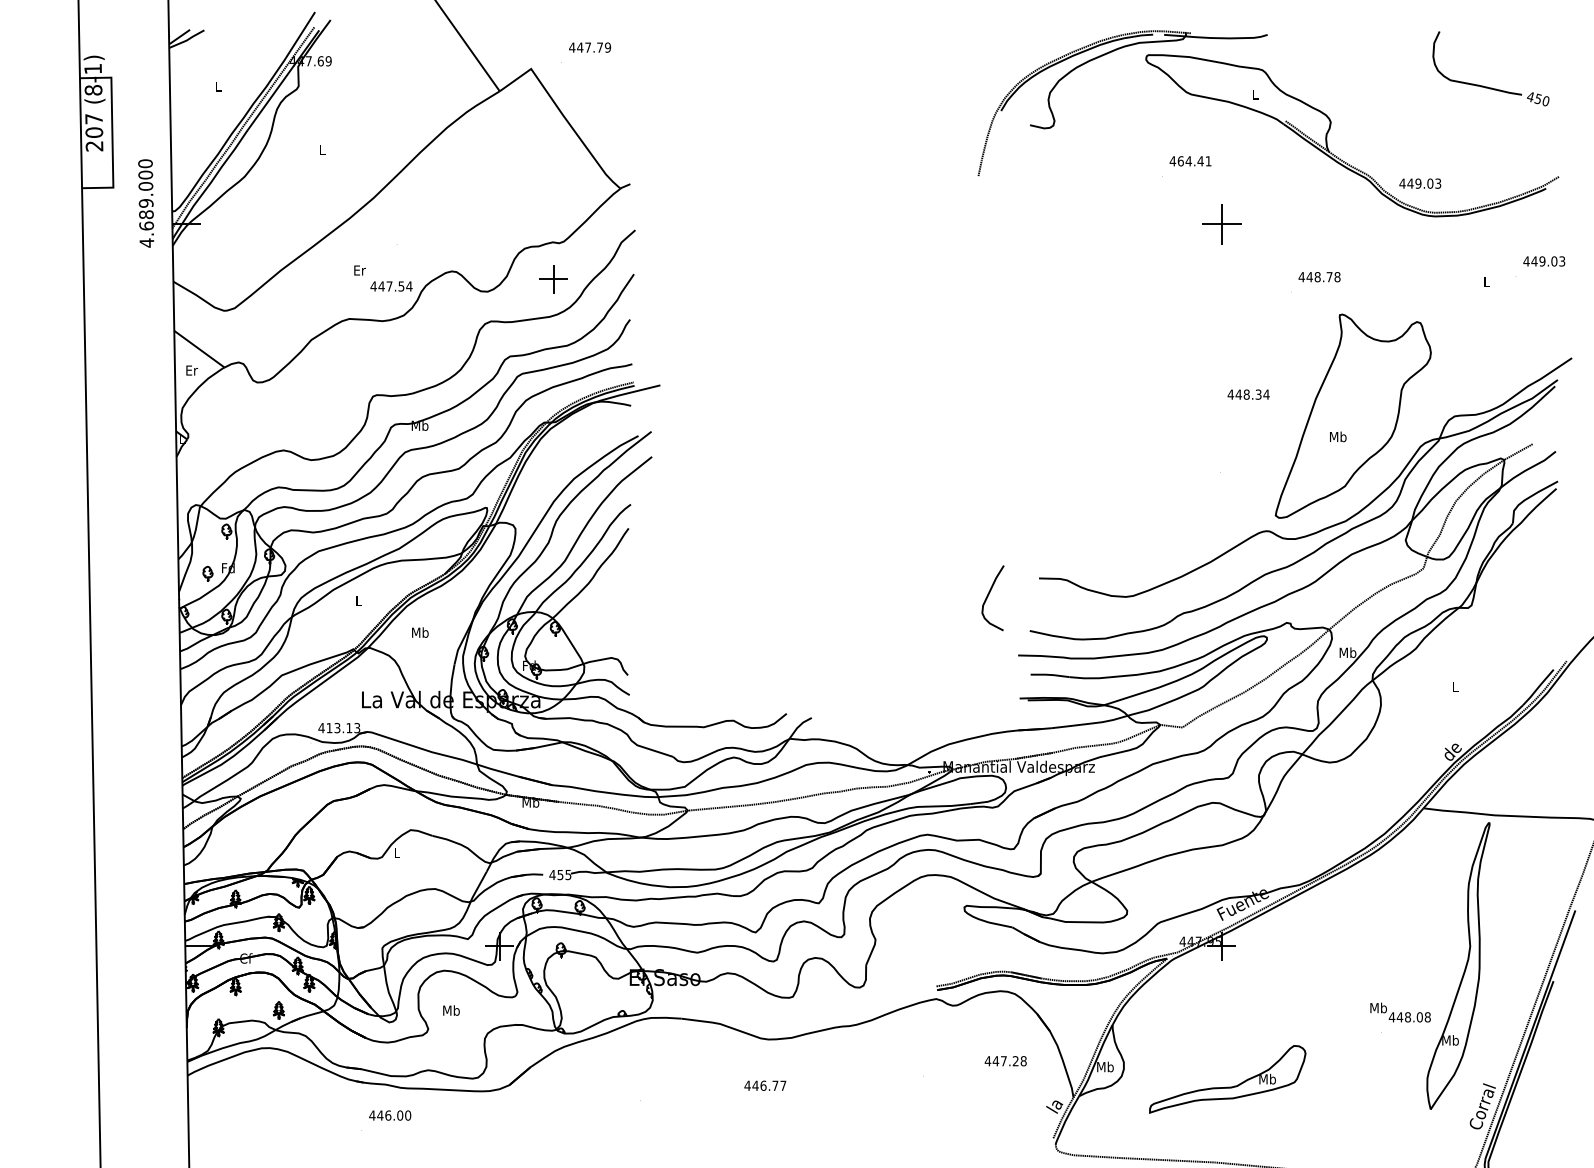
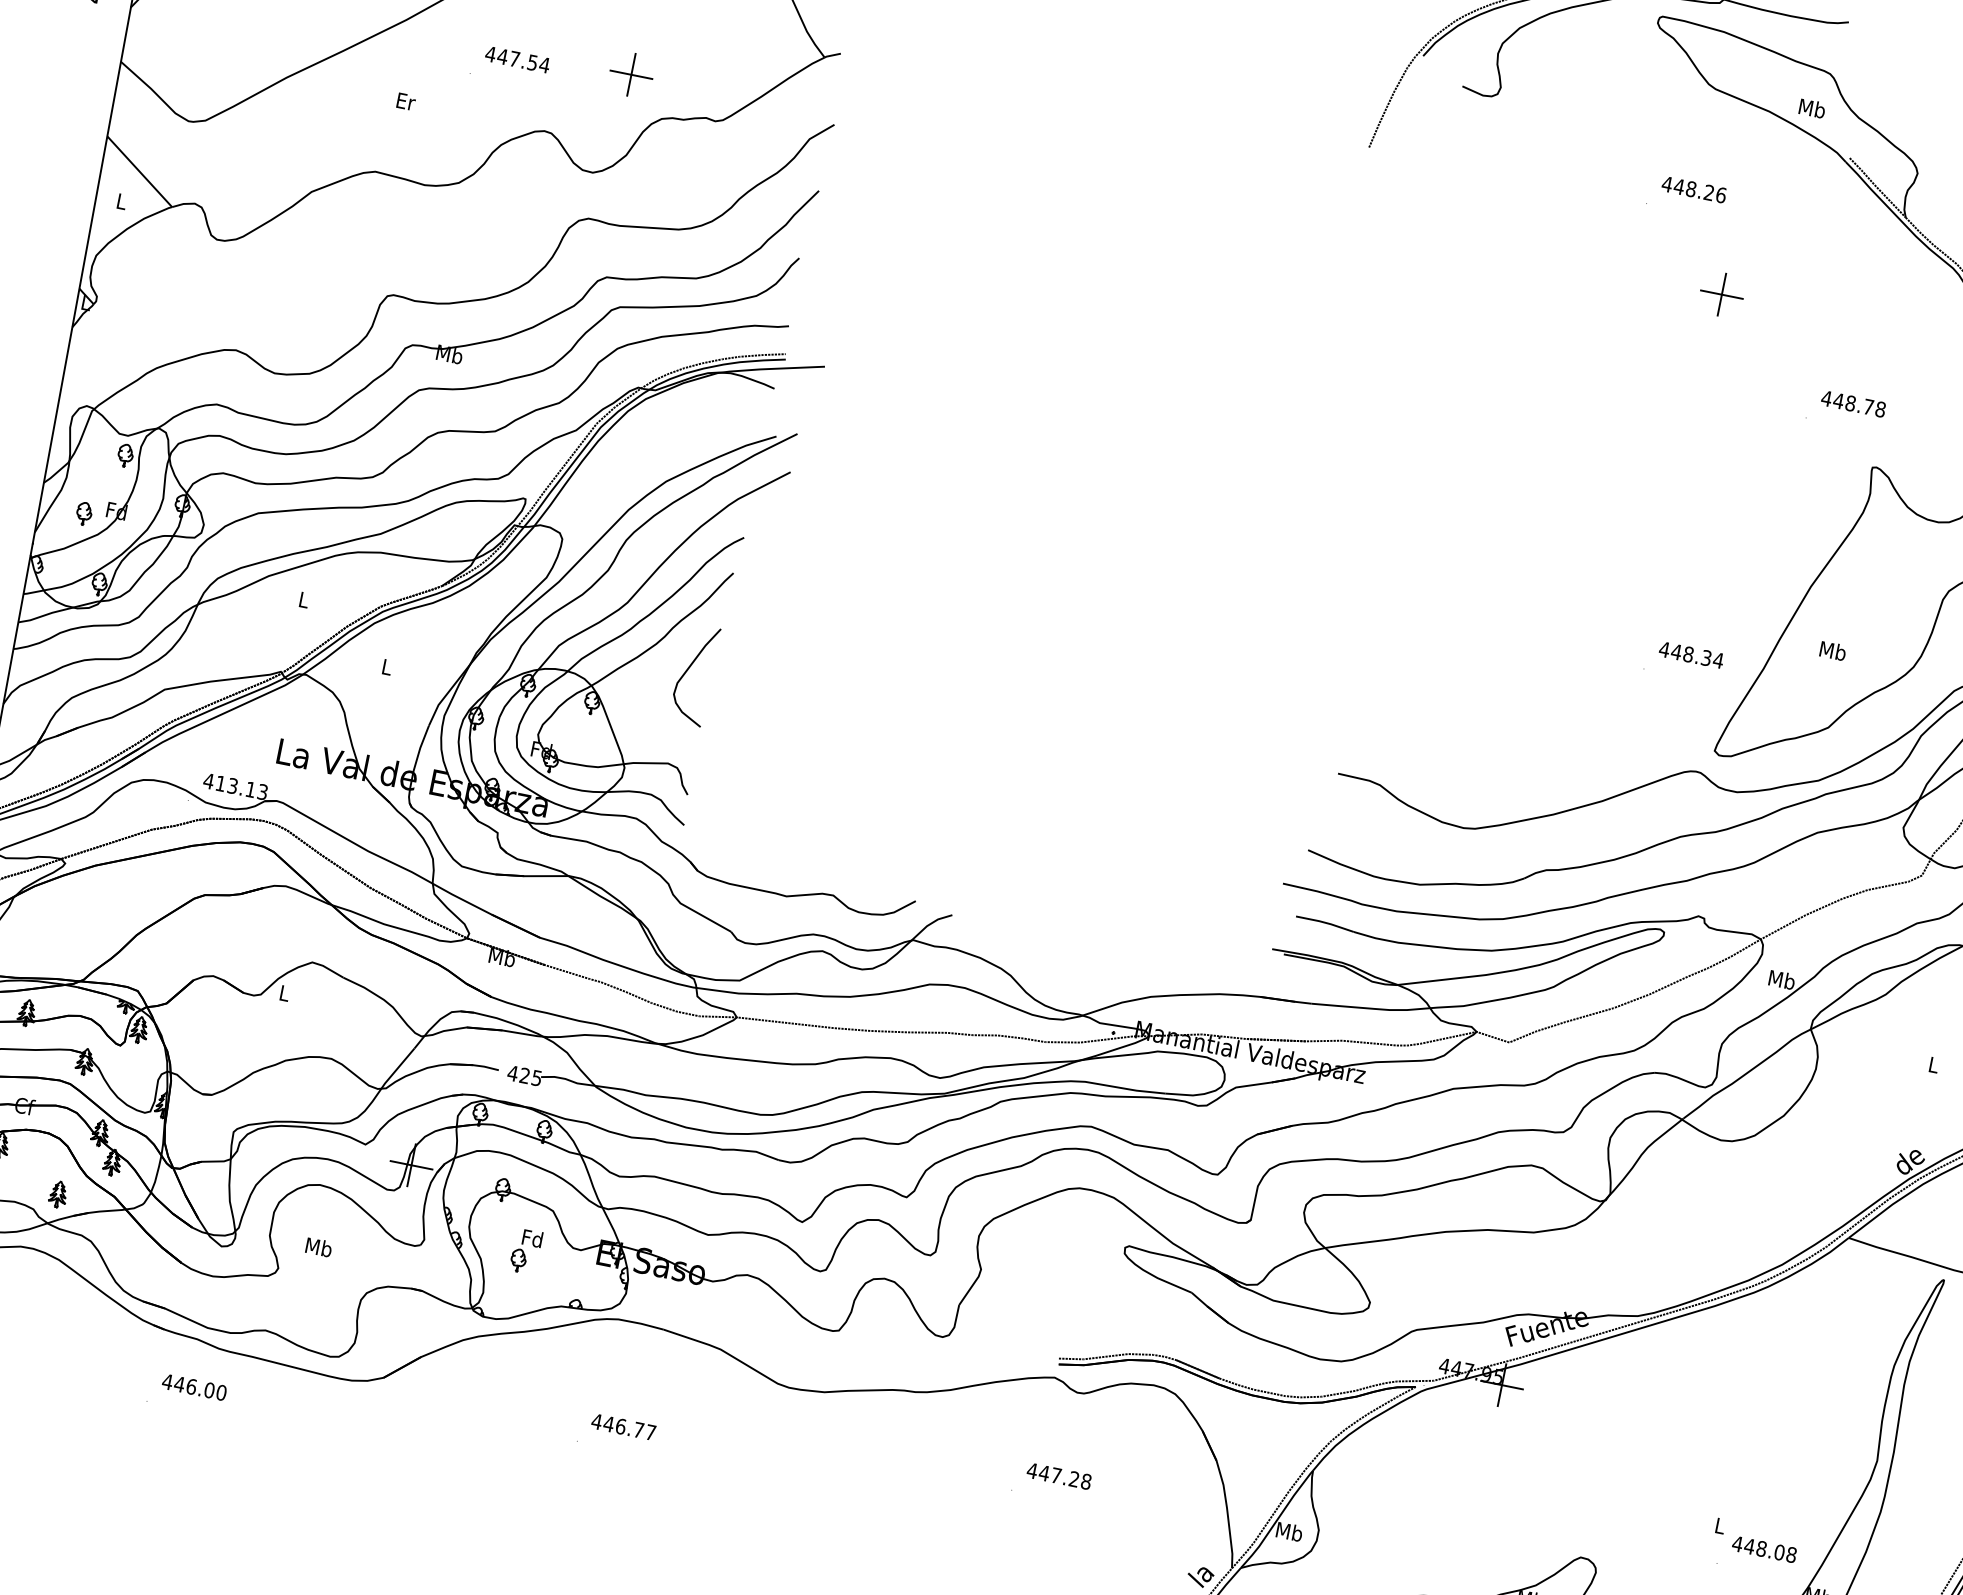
text: (1255, 94) -> (1812, 108), L -> Mb
text: (1194, 161) -> (1699, 191), 464.41 -> 448.26
part: (1221, 224) -> (1721, 294), size x0.71
part: (553, 279) -> (630, 74), moved
text: (391, 286) -> (517, 59), moved
text: (192, 370) -> (122, 201), Er -> L
text: (1248, 394) -> (1691, 654), moved
curve: (988, 596) -> (688, 671), moved
text: (420, 632) -> (387, 666), Mb -> L
text: (560, 874) -> (525, 1075), 455 -> 425
part: (583, 986) -> (525, 1251), added
text: (1378, 1007) -> (1720, 1525), Mb -> L
text: (1005, 1061) -> (1058, 1476), moved
text: (765, 1085) -> (623, 1426), moved

